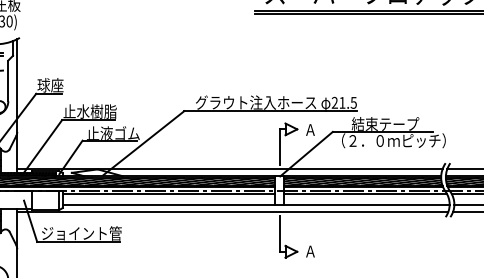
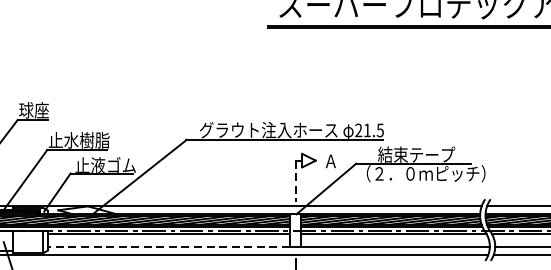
line: (279, 147) -> (295, 181), solid -> dashed
line: (168, 204) -> (168, 246), solid -> dashed

